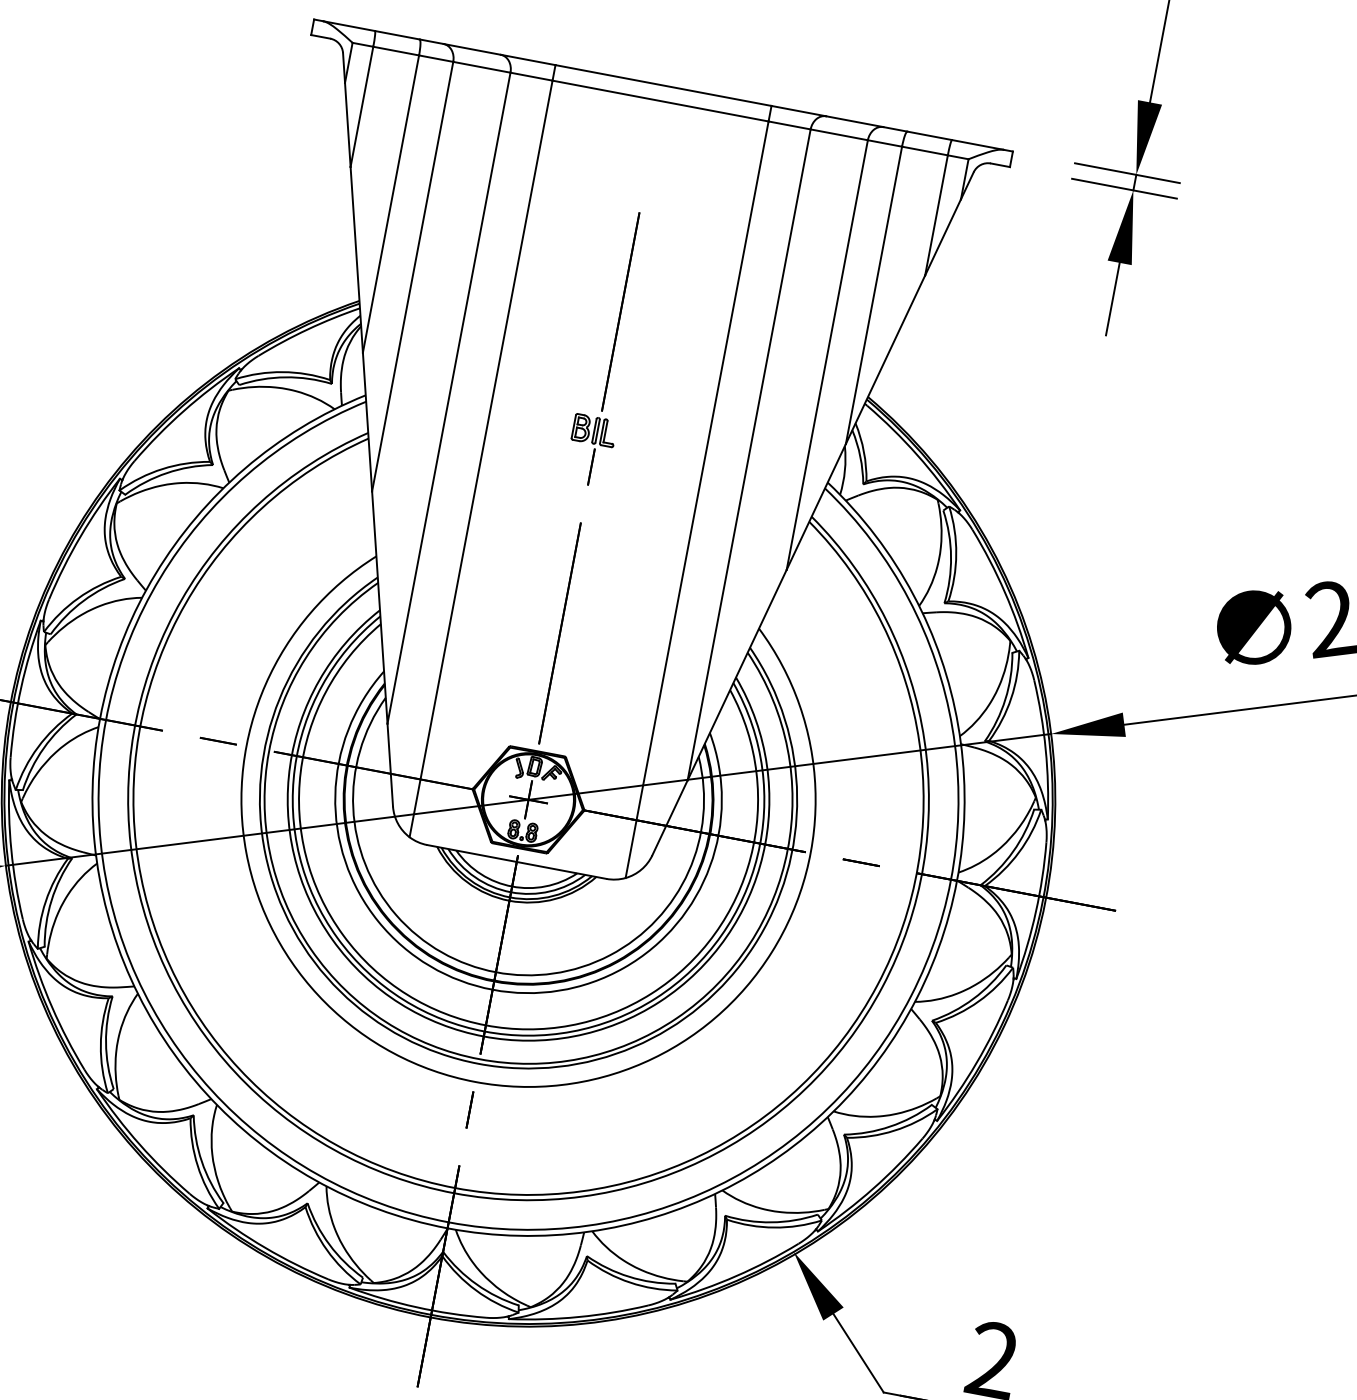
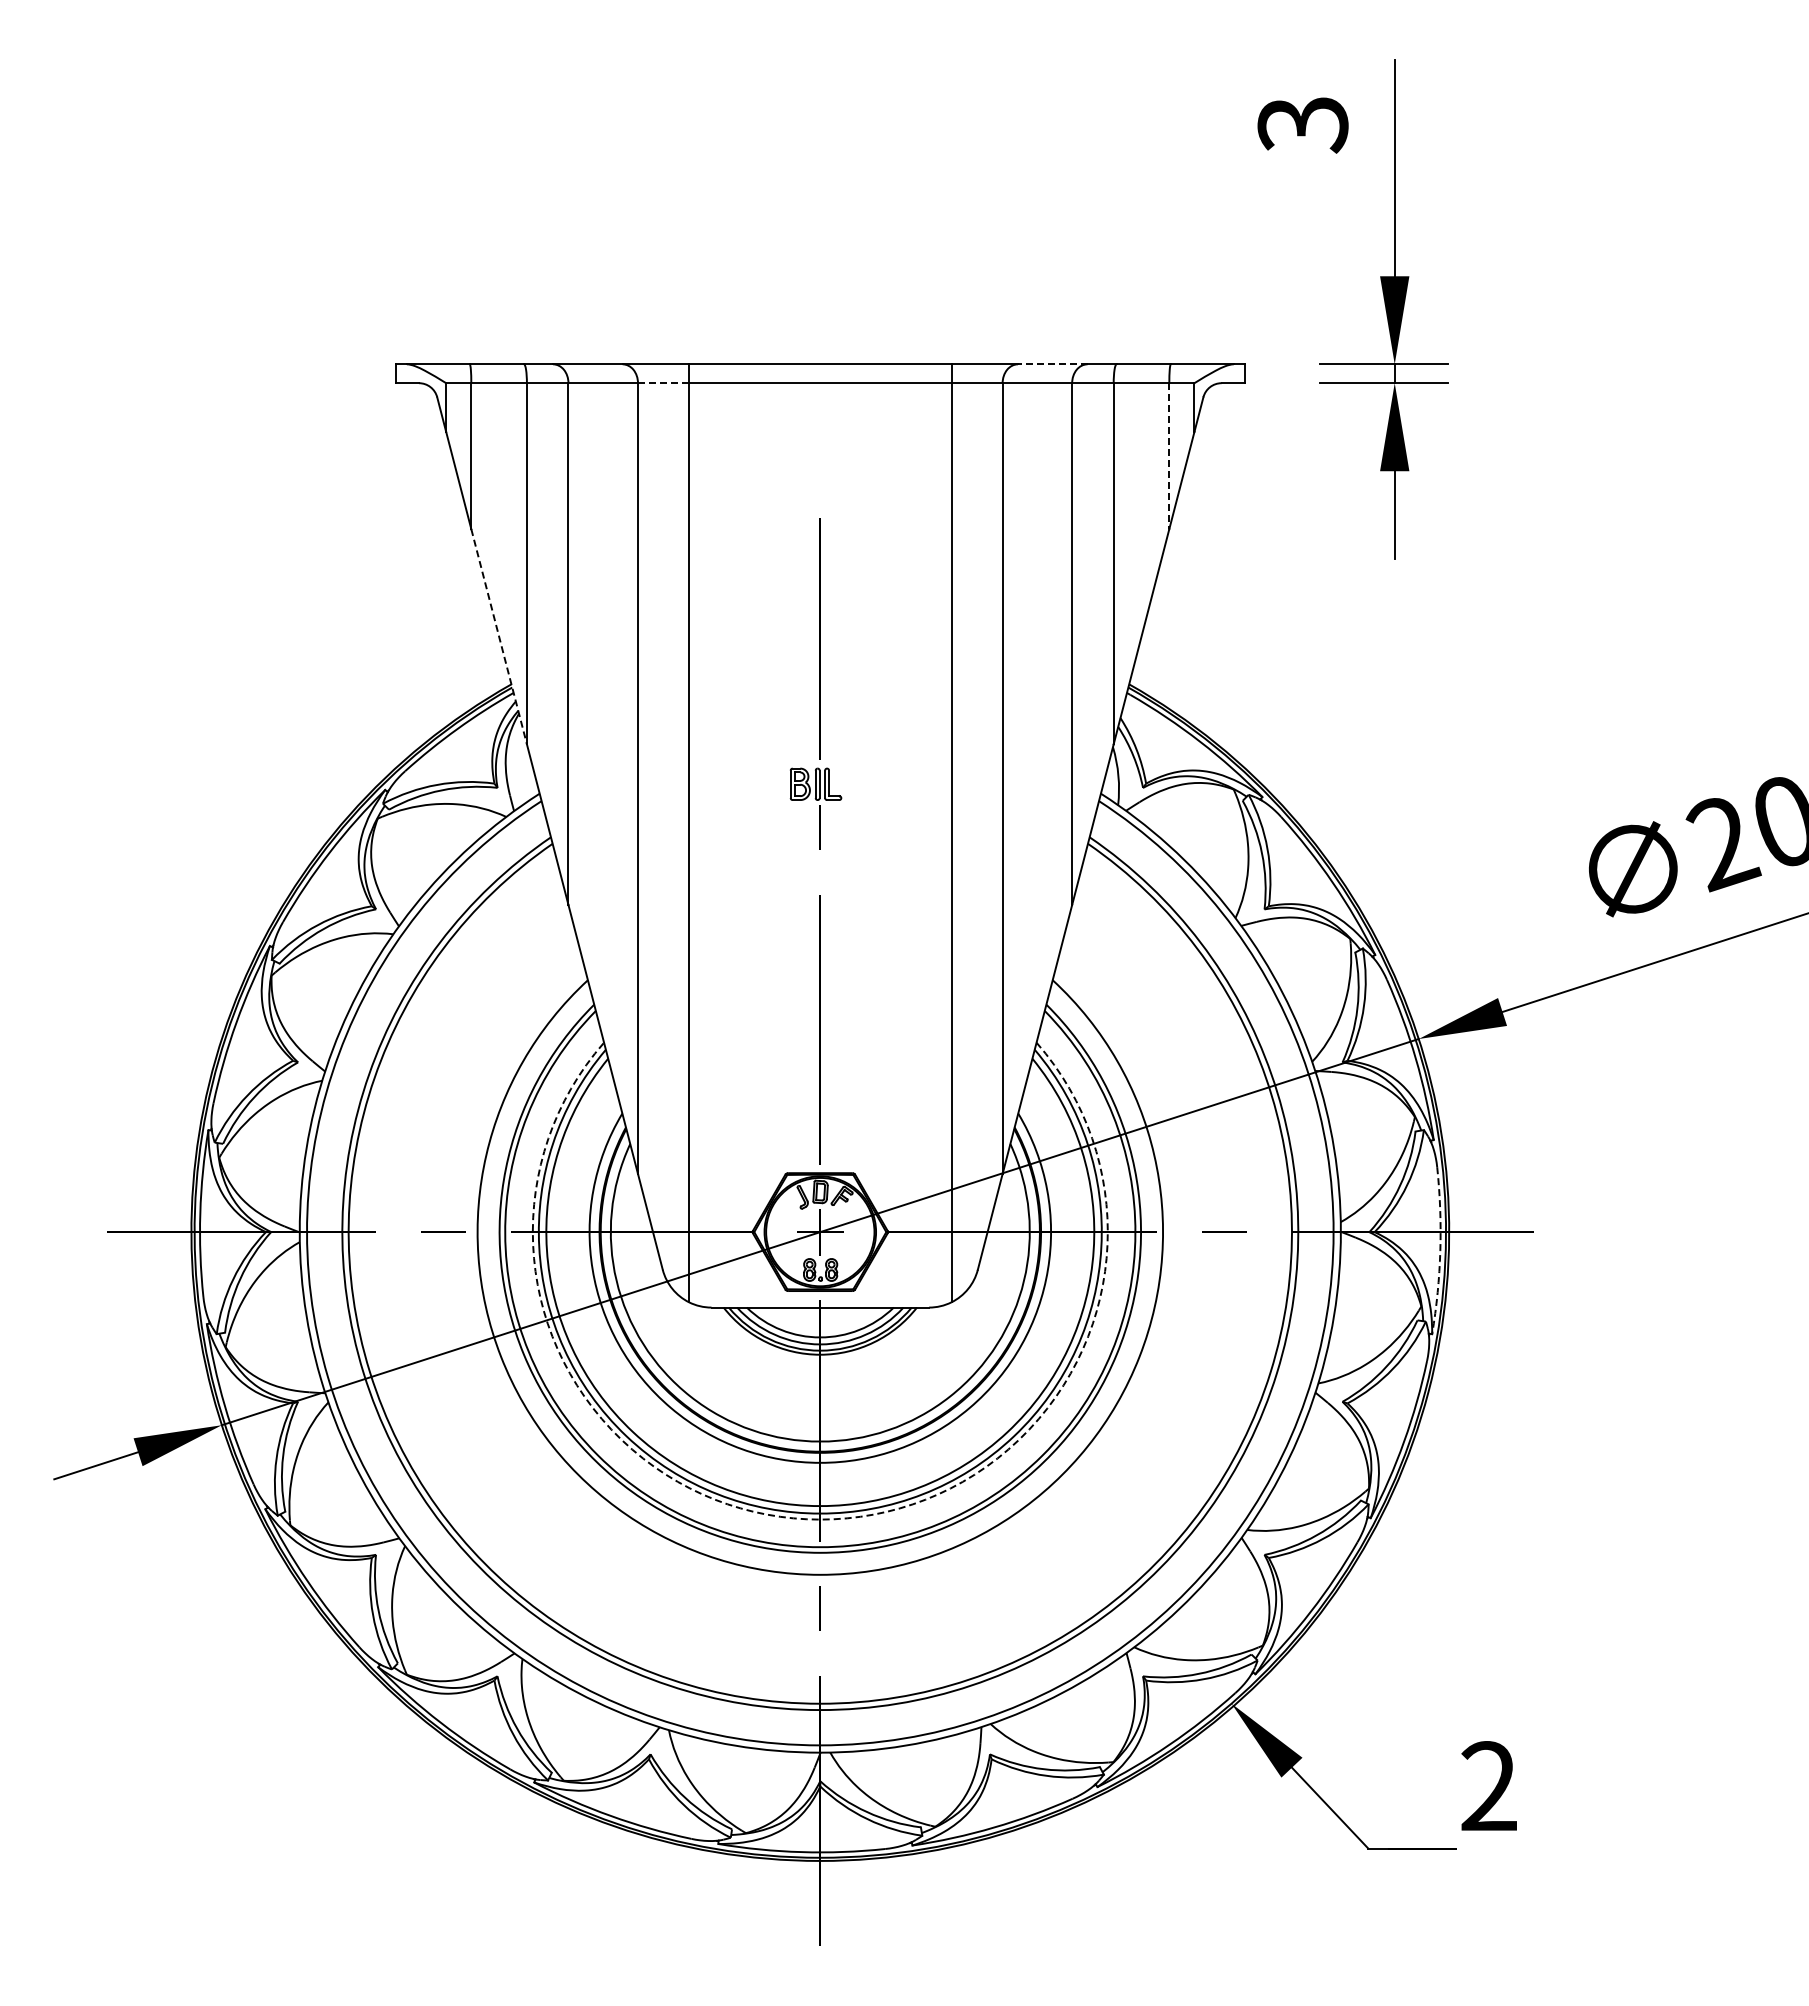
line: (531, 76) -> (663, 383), solid -> dashed
line: (854, 121) -> (1052, 364), solid -> dashed
line: (936, 215) -> (1169, 456), solid -> dashed
line: (356, 260) -> (499, 637), solid -> dashed
arc: (1036, 911) -> (1440, 1250), solid -> dashed
arc: (483, 1036) -> (820, 1519), solid -> dashed

